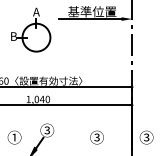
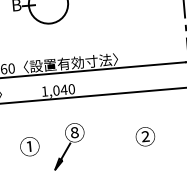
text: (46, 129) -> (73, 131), ③ -> ⑧
text: (96, 138) -> (144, 138), ③ -> ②

